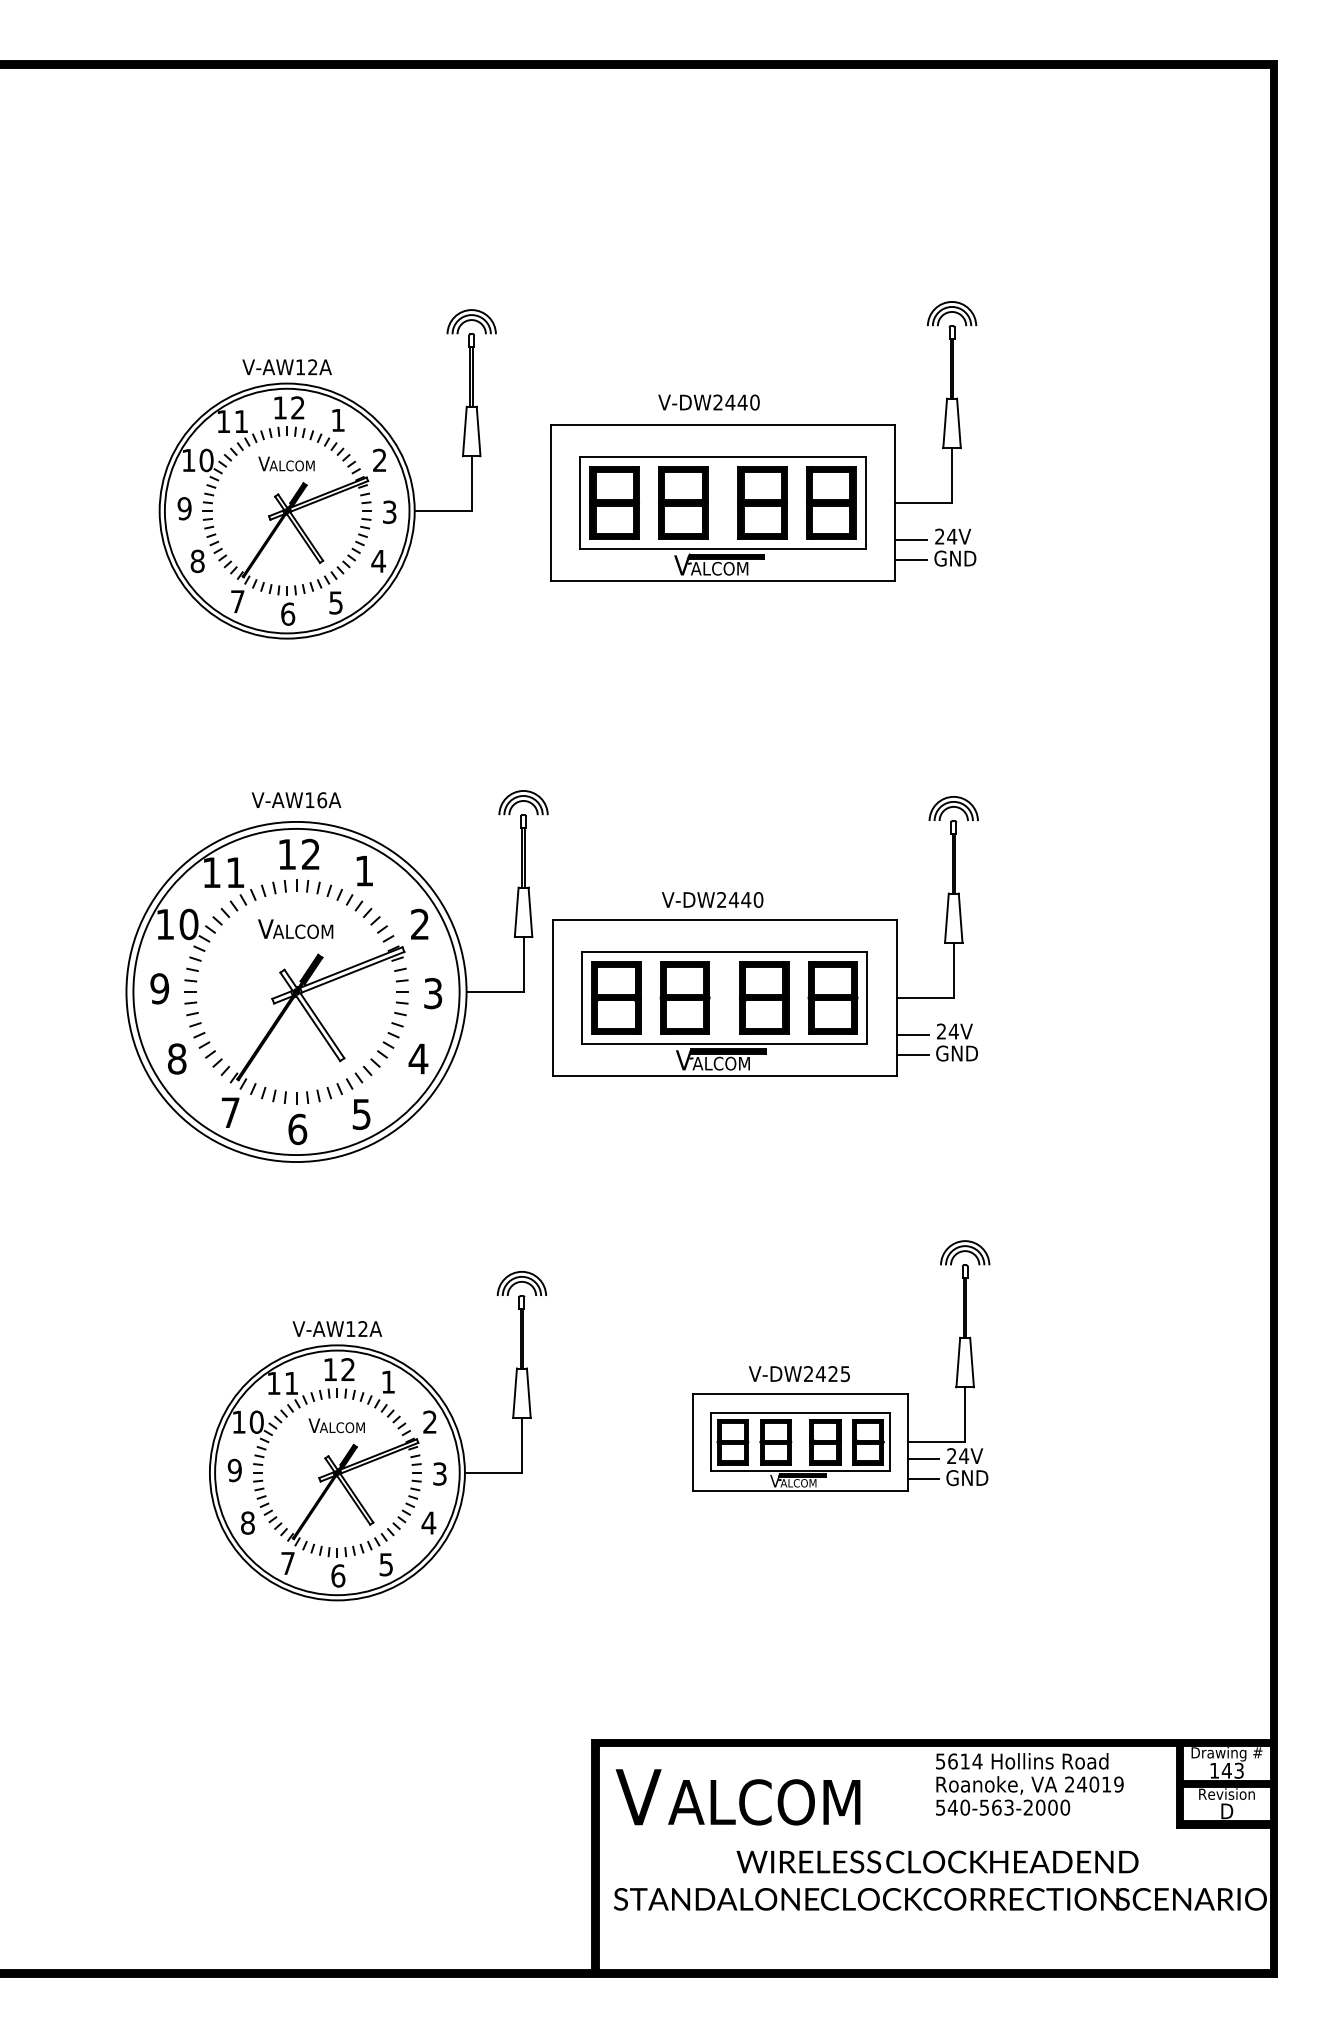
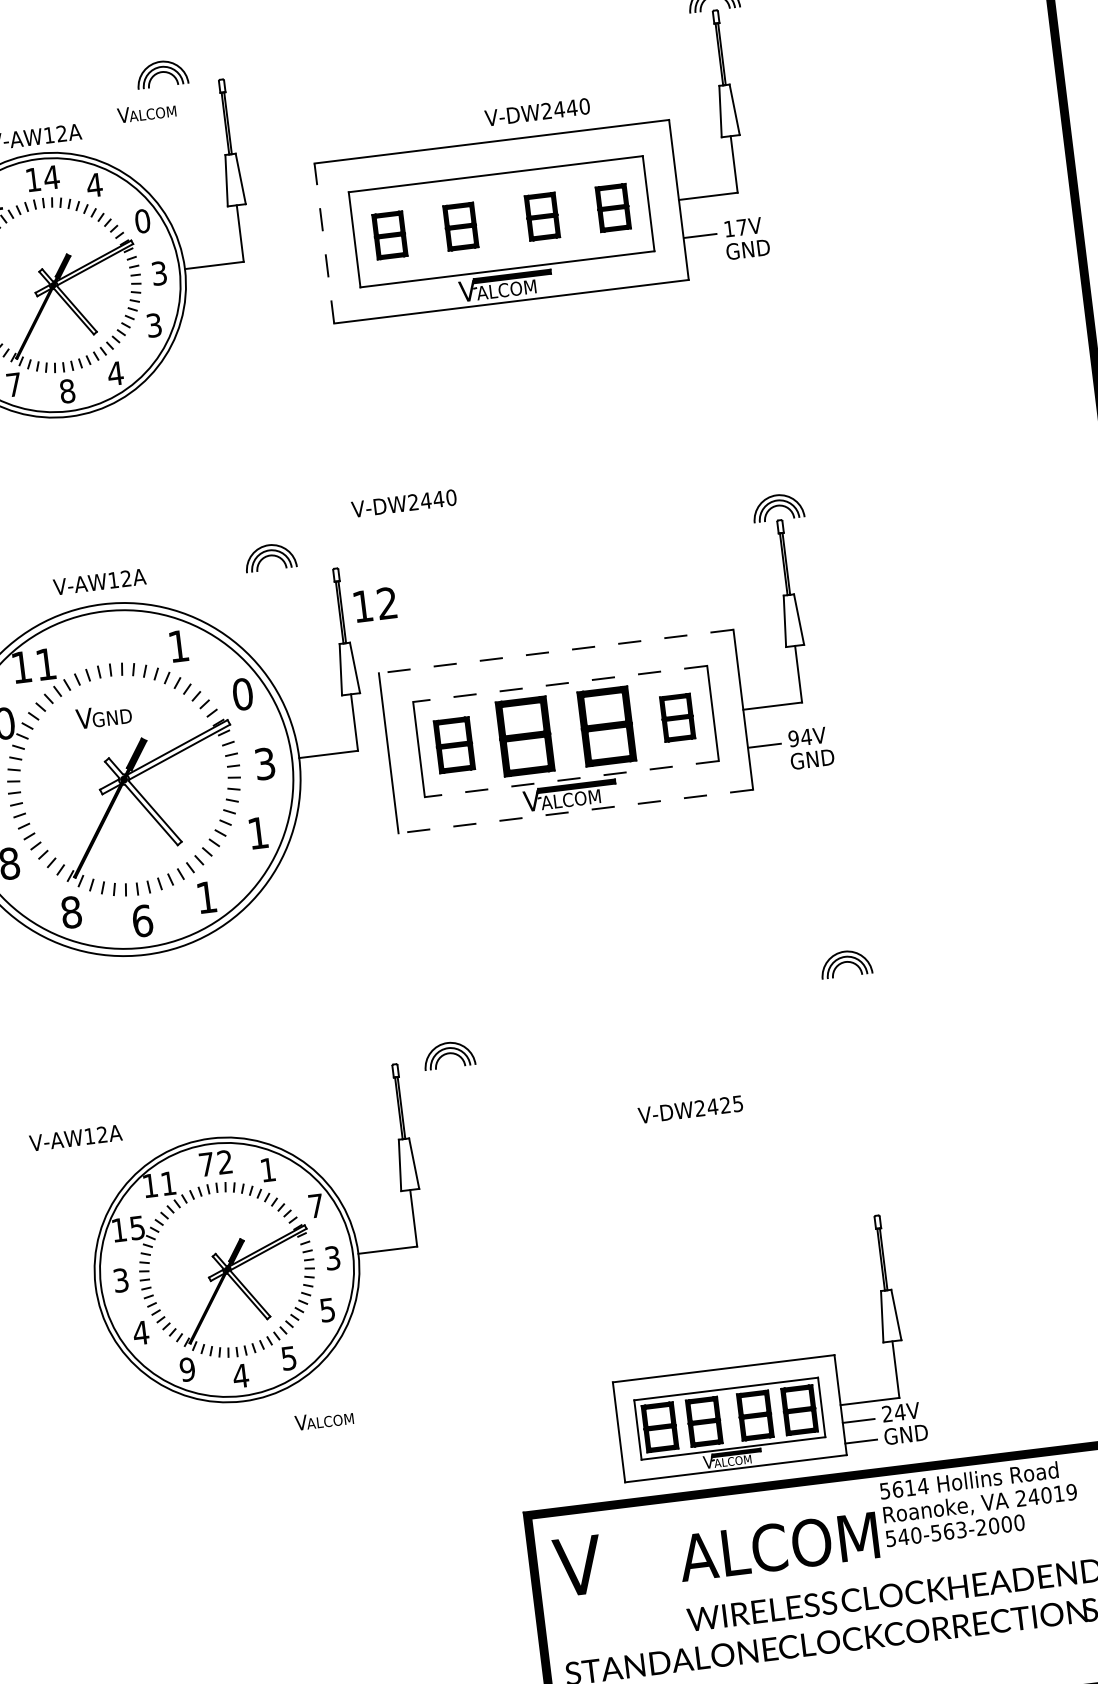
part: (471, 321) -> (161, 73), moved
text: (708, 402) -> (536, 112), moved
text: (297, 407) -> (51, 177), 12 -> 14
text: (337, 420) -> (93, 185), 1 -> 4
text: (379, 460) -> (142, 221), 2 -> 0
text: (286, 463) -> (146, 112), moved
part: (614, 502) -> (389, 234), size x0.6
part: (683, 502) -> (460, 226), size x0.6
part: (762, 502) -> (542, 216), size x0.6
part: (831, 502) -> (613, 207), size x0.6
line: (550, 503) -> (323, 244), solid -> dashed
text: (946, 536) -> (736, 227), 24V -> 17V
line: (911, 559) -> (703, 256), removed
text: (378, 561) -> (154, 325), 4 -> 3
text: (335, 602) -> (114, 373), 5 -> 4
text: (288, 613) -> (67, 390), 6 -> 8
text: (322, 800) -> (126, 578), V-AW16A -> V-AW12A
part: (523, 802) -> (270, 557), moved
text: (299, 853) -> (375, 603), moved
text: (712, 899) -> (403, 503), moved
line: (724, 920) -> (556, 651), solid -> dashed
text: (419, 924) -> (242, 694), 2 -> 0
text: (303, 931) -> (123, 716), ALCOM -> GND
line: (724, 951) -> (559, 683), solid -> dashed
part: (616, 997) -> (454, 744), size x0.7
part: (832, 997) -> (677, 717), size x0.6
text: (941, 1031) -> (793, 738), 24V -> 94V
line: (724, 1044) -> (571, 779), solid -> dashed
line: (912, 1054) -> (766, 766), removed
text: (418, 1058) -> (258, 832), 4 -> 1
line: (724, 1075) -> (575, 811), solid -> dashed
text: (230, 1112) -> (71, 912), 7 -> 8
text: (361, 1114) -> (206, 897), 5 -> 1
part: (521, 1283) -> (448, 1055), moved
text: (337, 1328) -> (75, 1137), moved
text: (329, 1369) -> (205, 1164), 12 -> 72
part: (840, 1393) -> (764, 1363), moved
text: (256, 1421) -> (137, 1227), 10 -> 15
text: (429, 1421) -> (315, 1205), 2 -> 7
text: (336, 1425) -> (323, 1419), moved
text: (234, 1470) -> (120, 1280), 9 -> 3
text: (247, 1522) -> (140, 1332), 8 -> 4
text: (428, 1522) -> (327, 1309), 4 -> 5
text: (287, 1563) -> (187, 1369), 7 -> 9
text: (337, 1575) -> (240, 1375), 6 -> 4
text: (764, 1802) -> (778, 1546), moved

